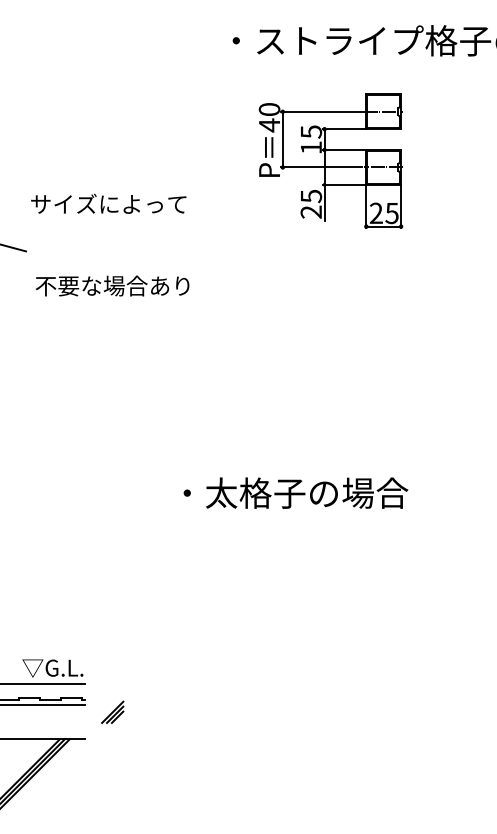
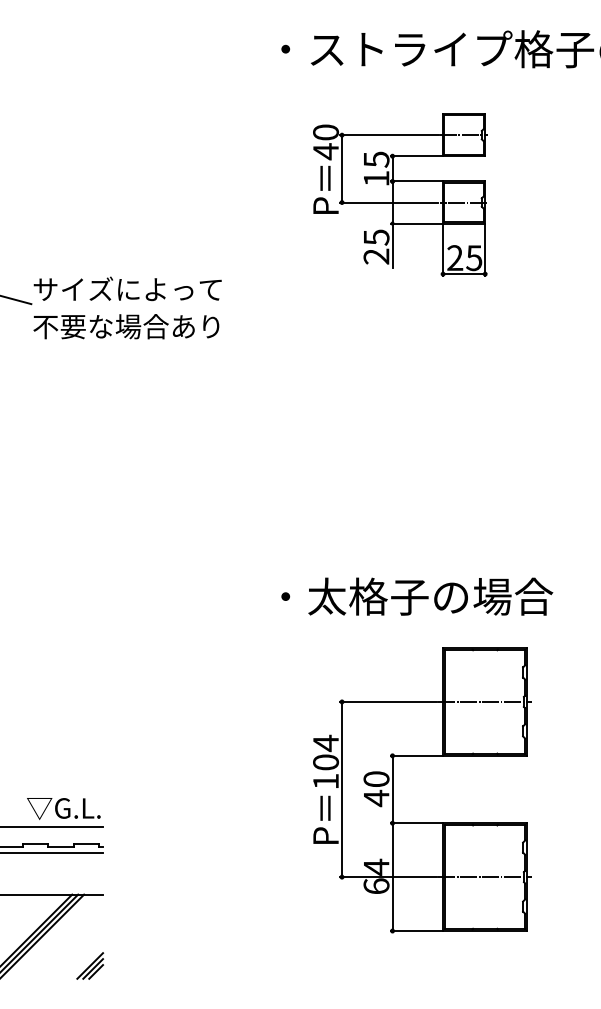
text: (108, 203) -> (127, 288), moved
text: (112, 285) -> (126, 326), moved
text: (295, 492) -> (416, 595), moved
part: (325, 653) -> (393, 790), added
part: (112, 711) -> (89, 964), moved

